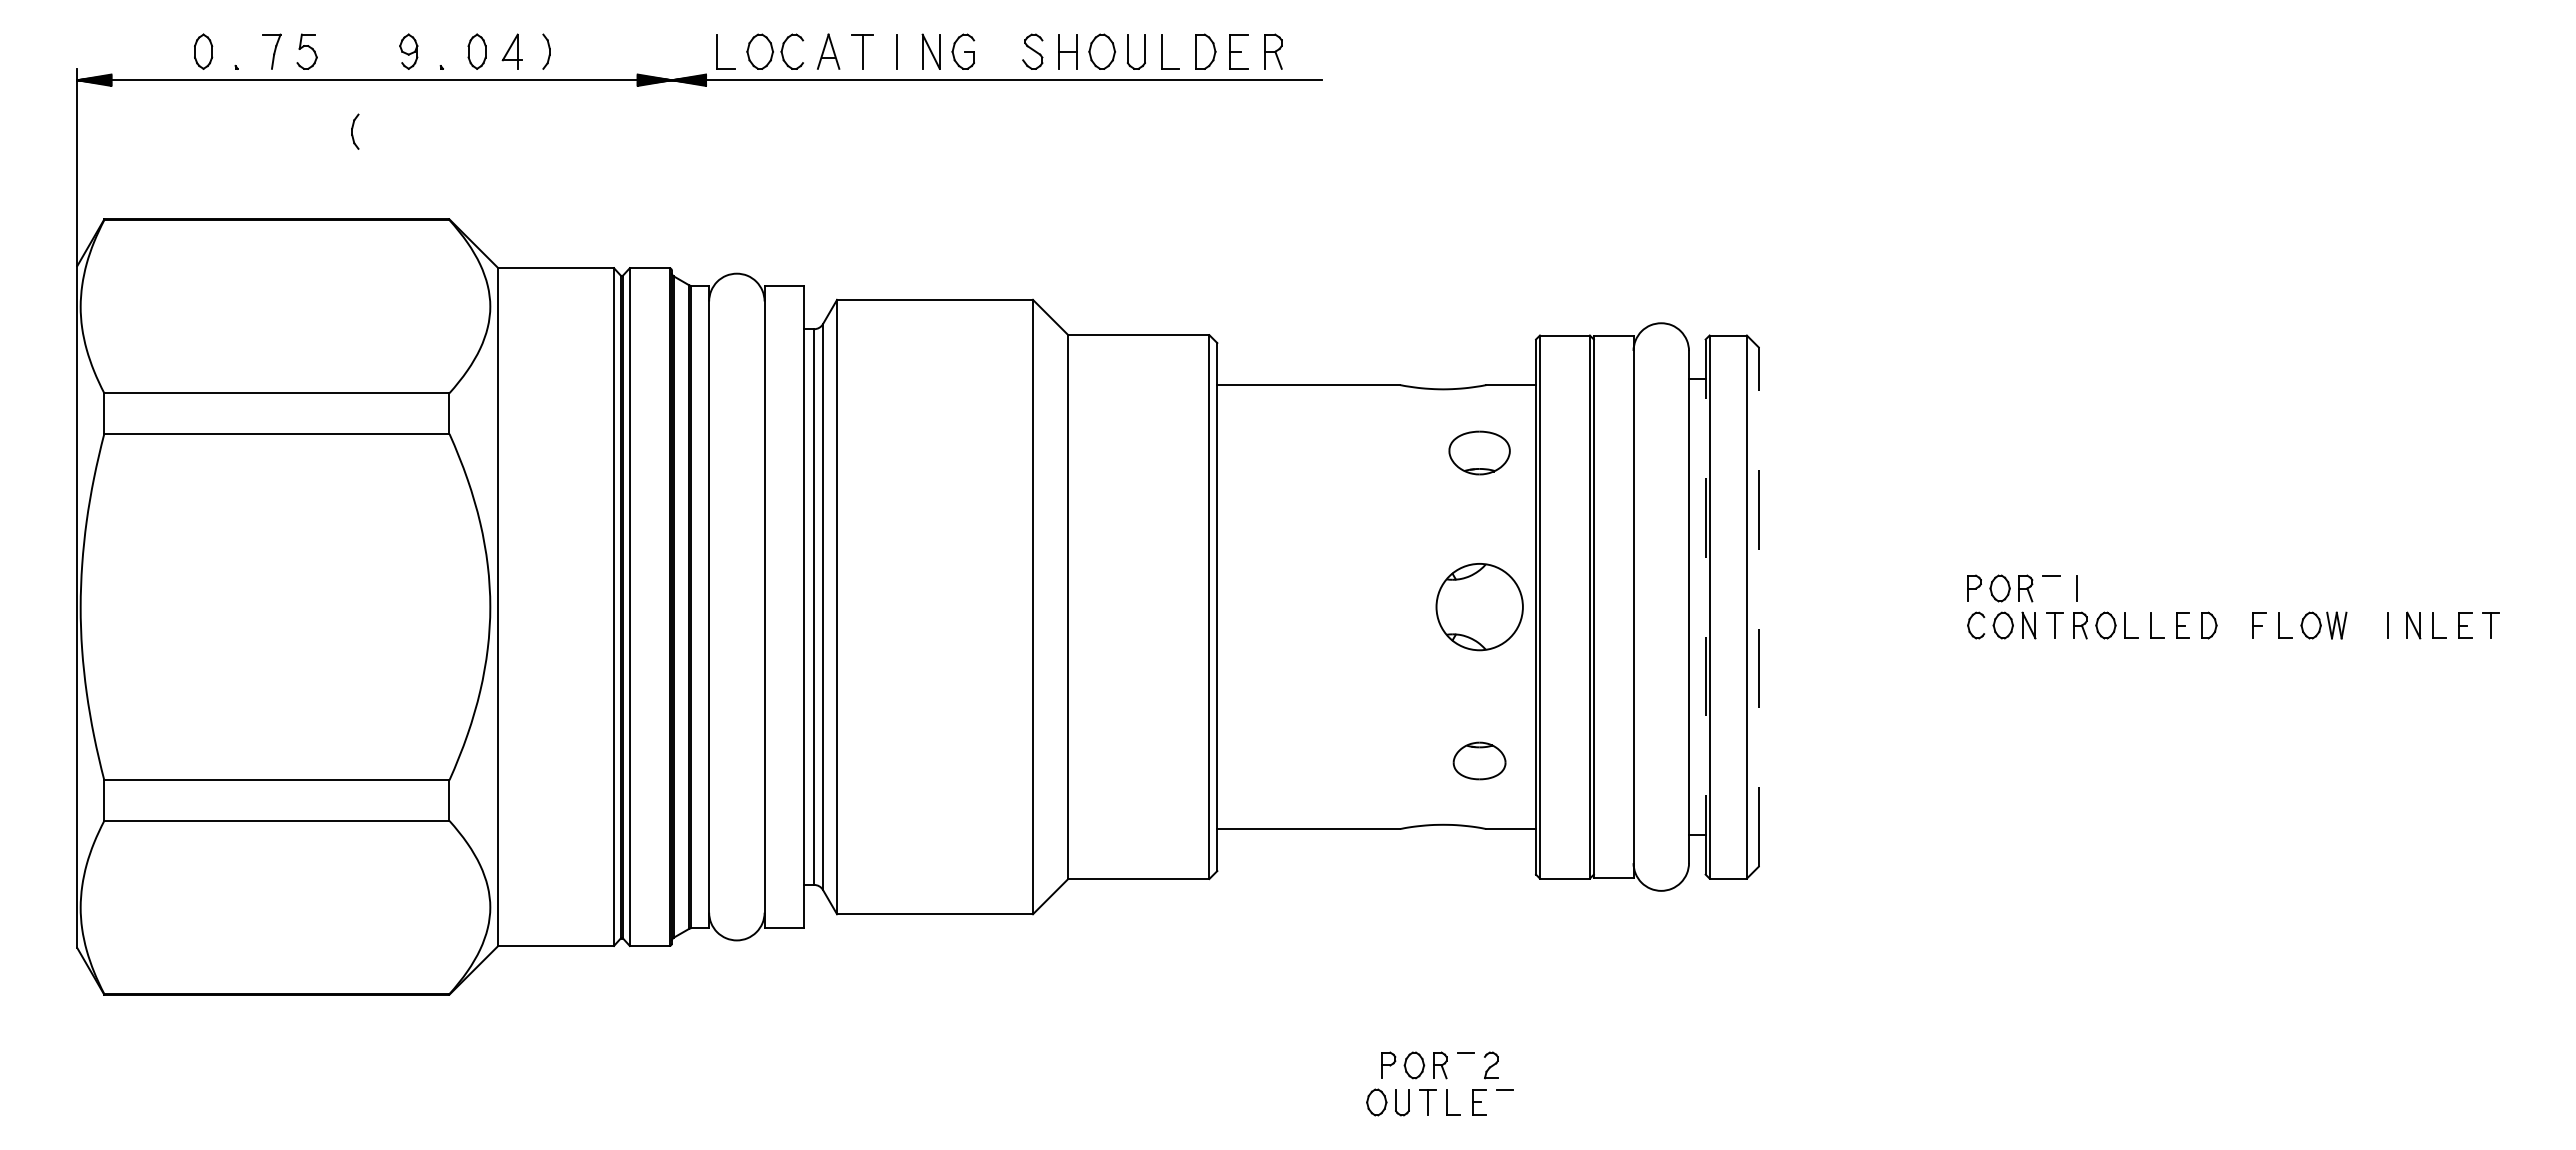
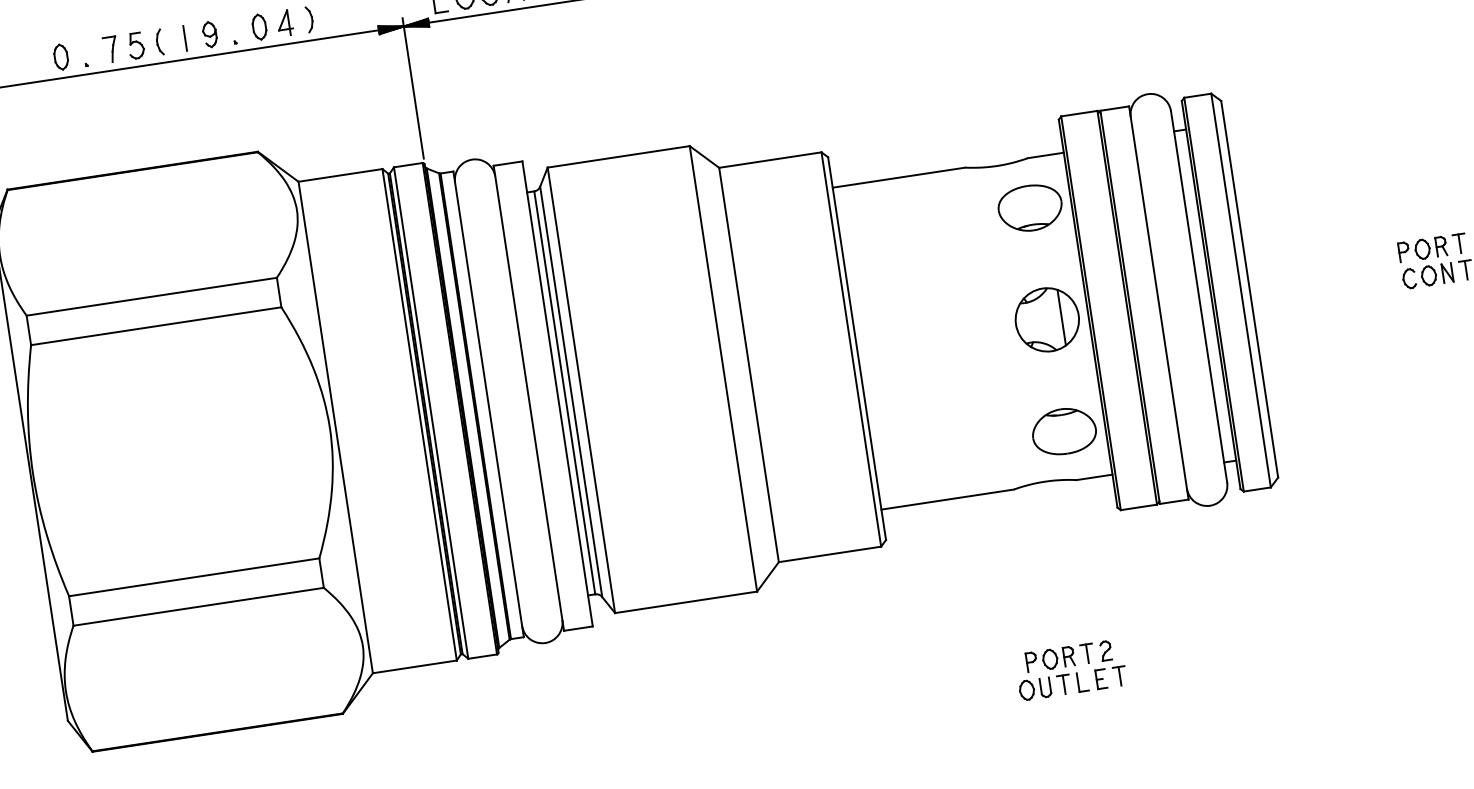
line: (374, 51) -> (185, 38), added
part: (355, 131) -> (159, 42), moved
line: (671, 165) -> (412, 88), added
part: (1479, 452) -> (1030, 207), size x1.43
line: (2051, 588) -> (1459, 243), added
line: (1499, 606) -> (1061, 317), added
line: (1705, 607) -> (1211, 295), dashed -> solid
line: (1758, 607) -> (1249, 289), dashed -> solid
part: (1479, 760) -> (1064, 431), size x1.67
line: (1465, 1065) -> (1087, 653), added
line: (1505, 1102) -> (1120, 676), added

